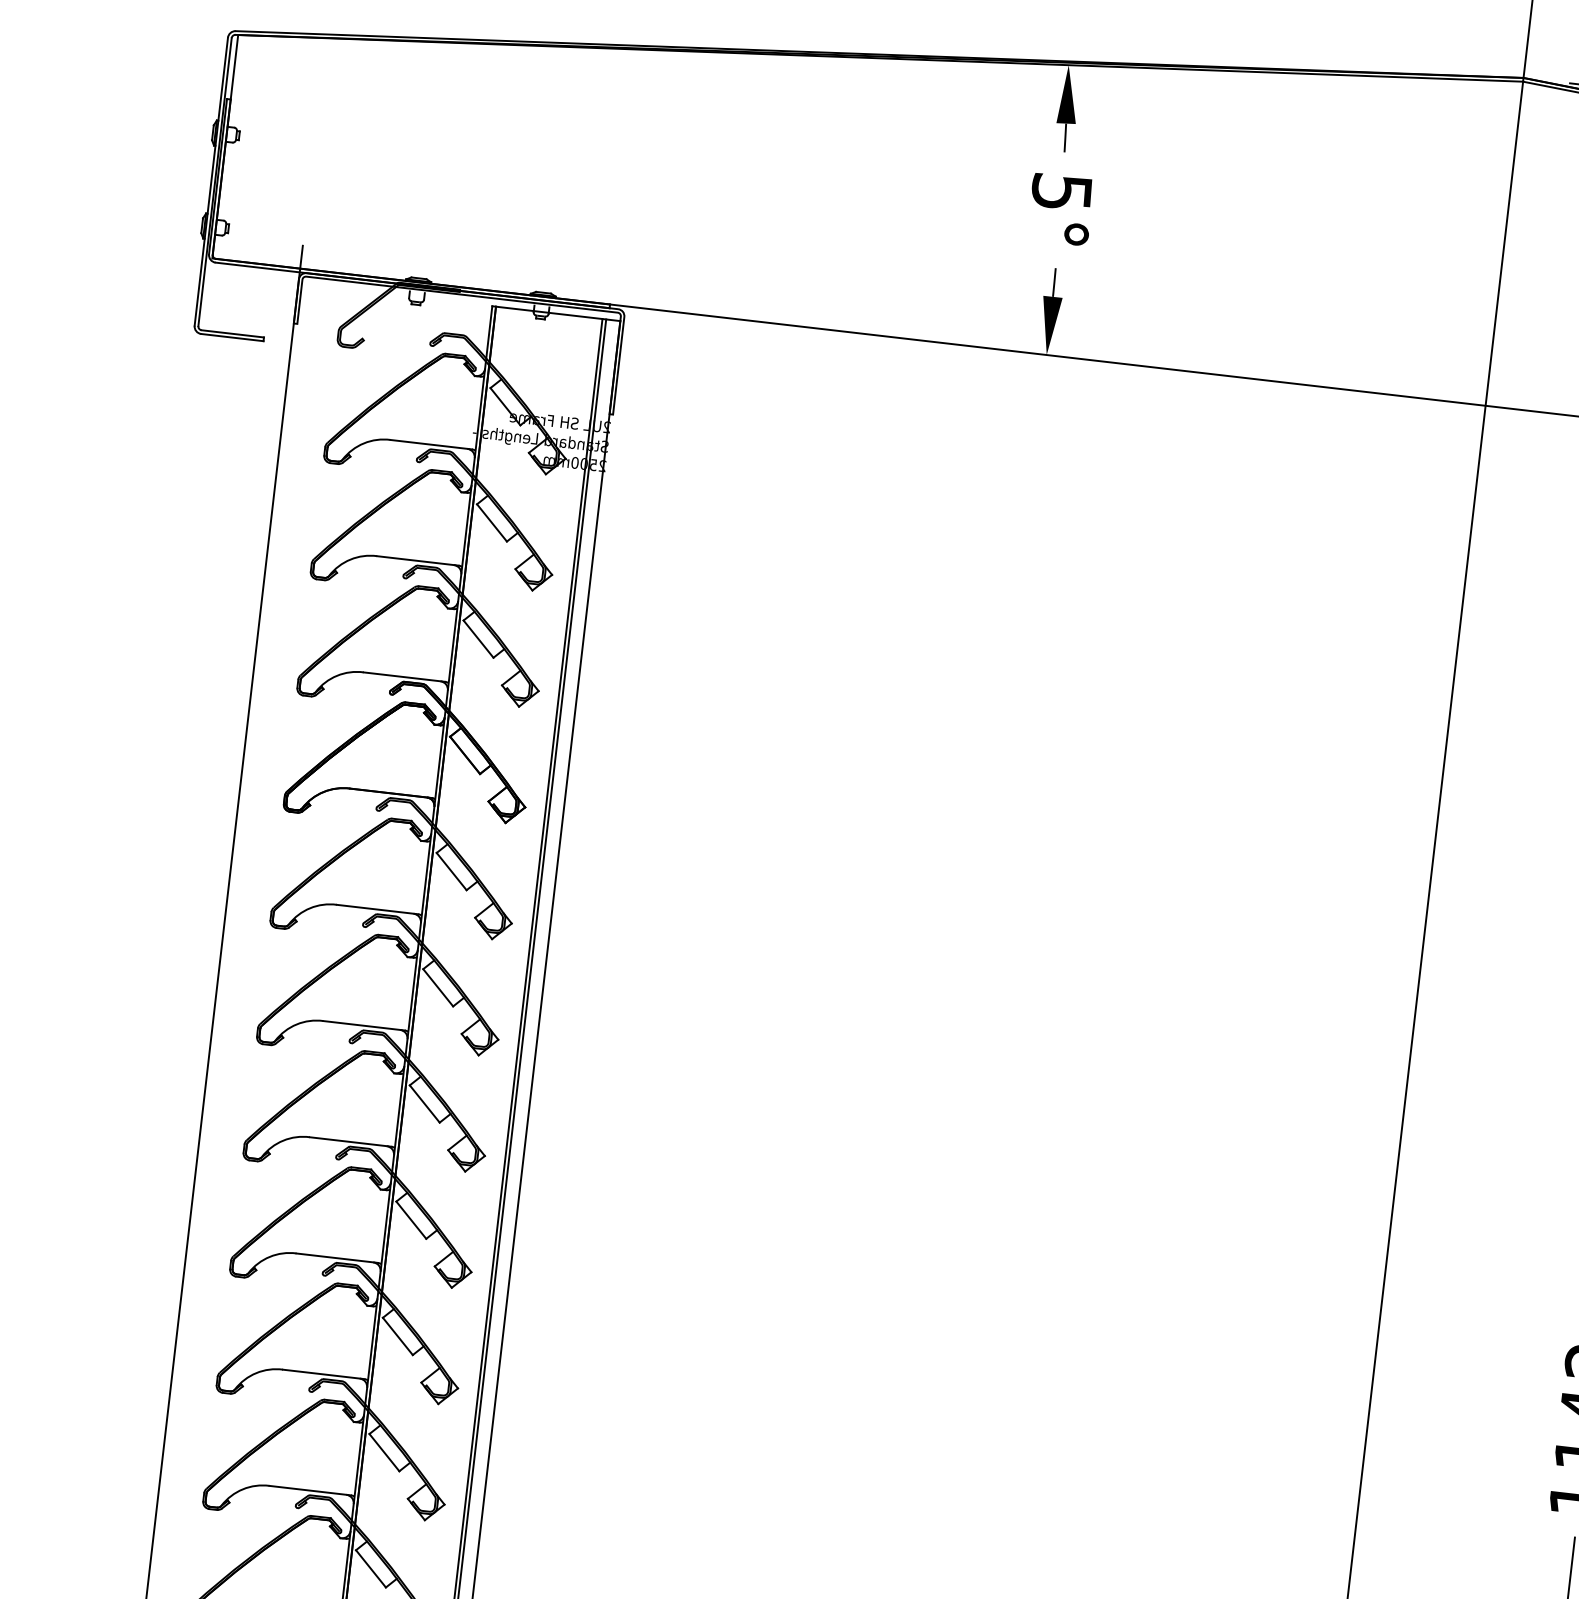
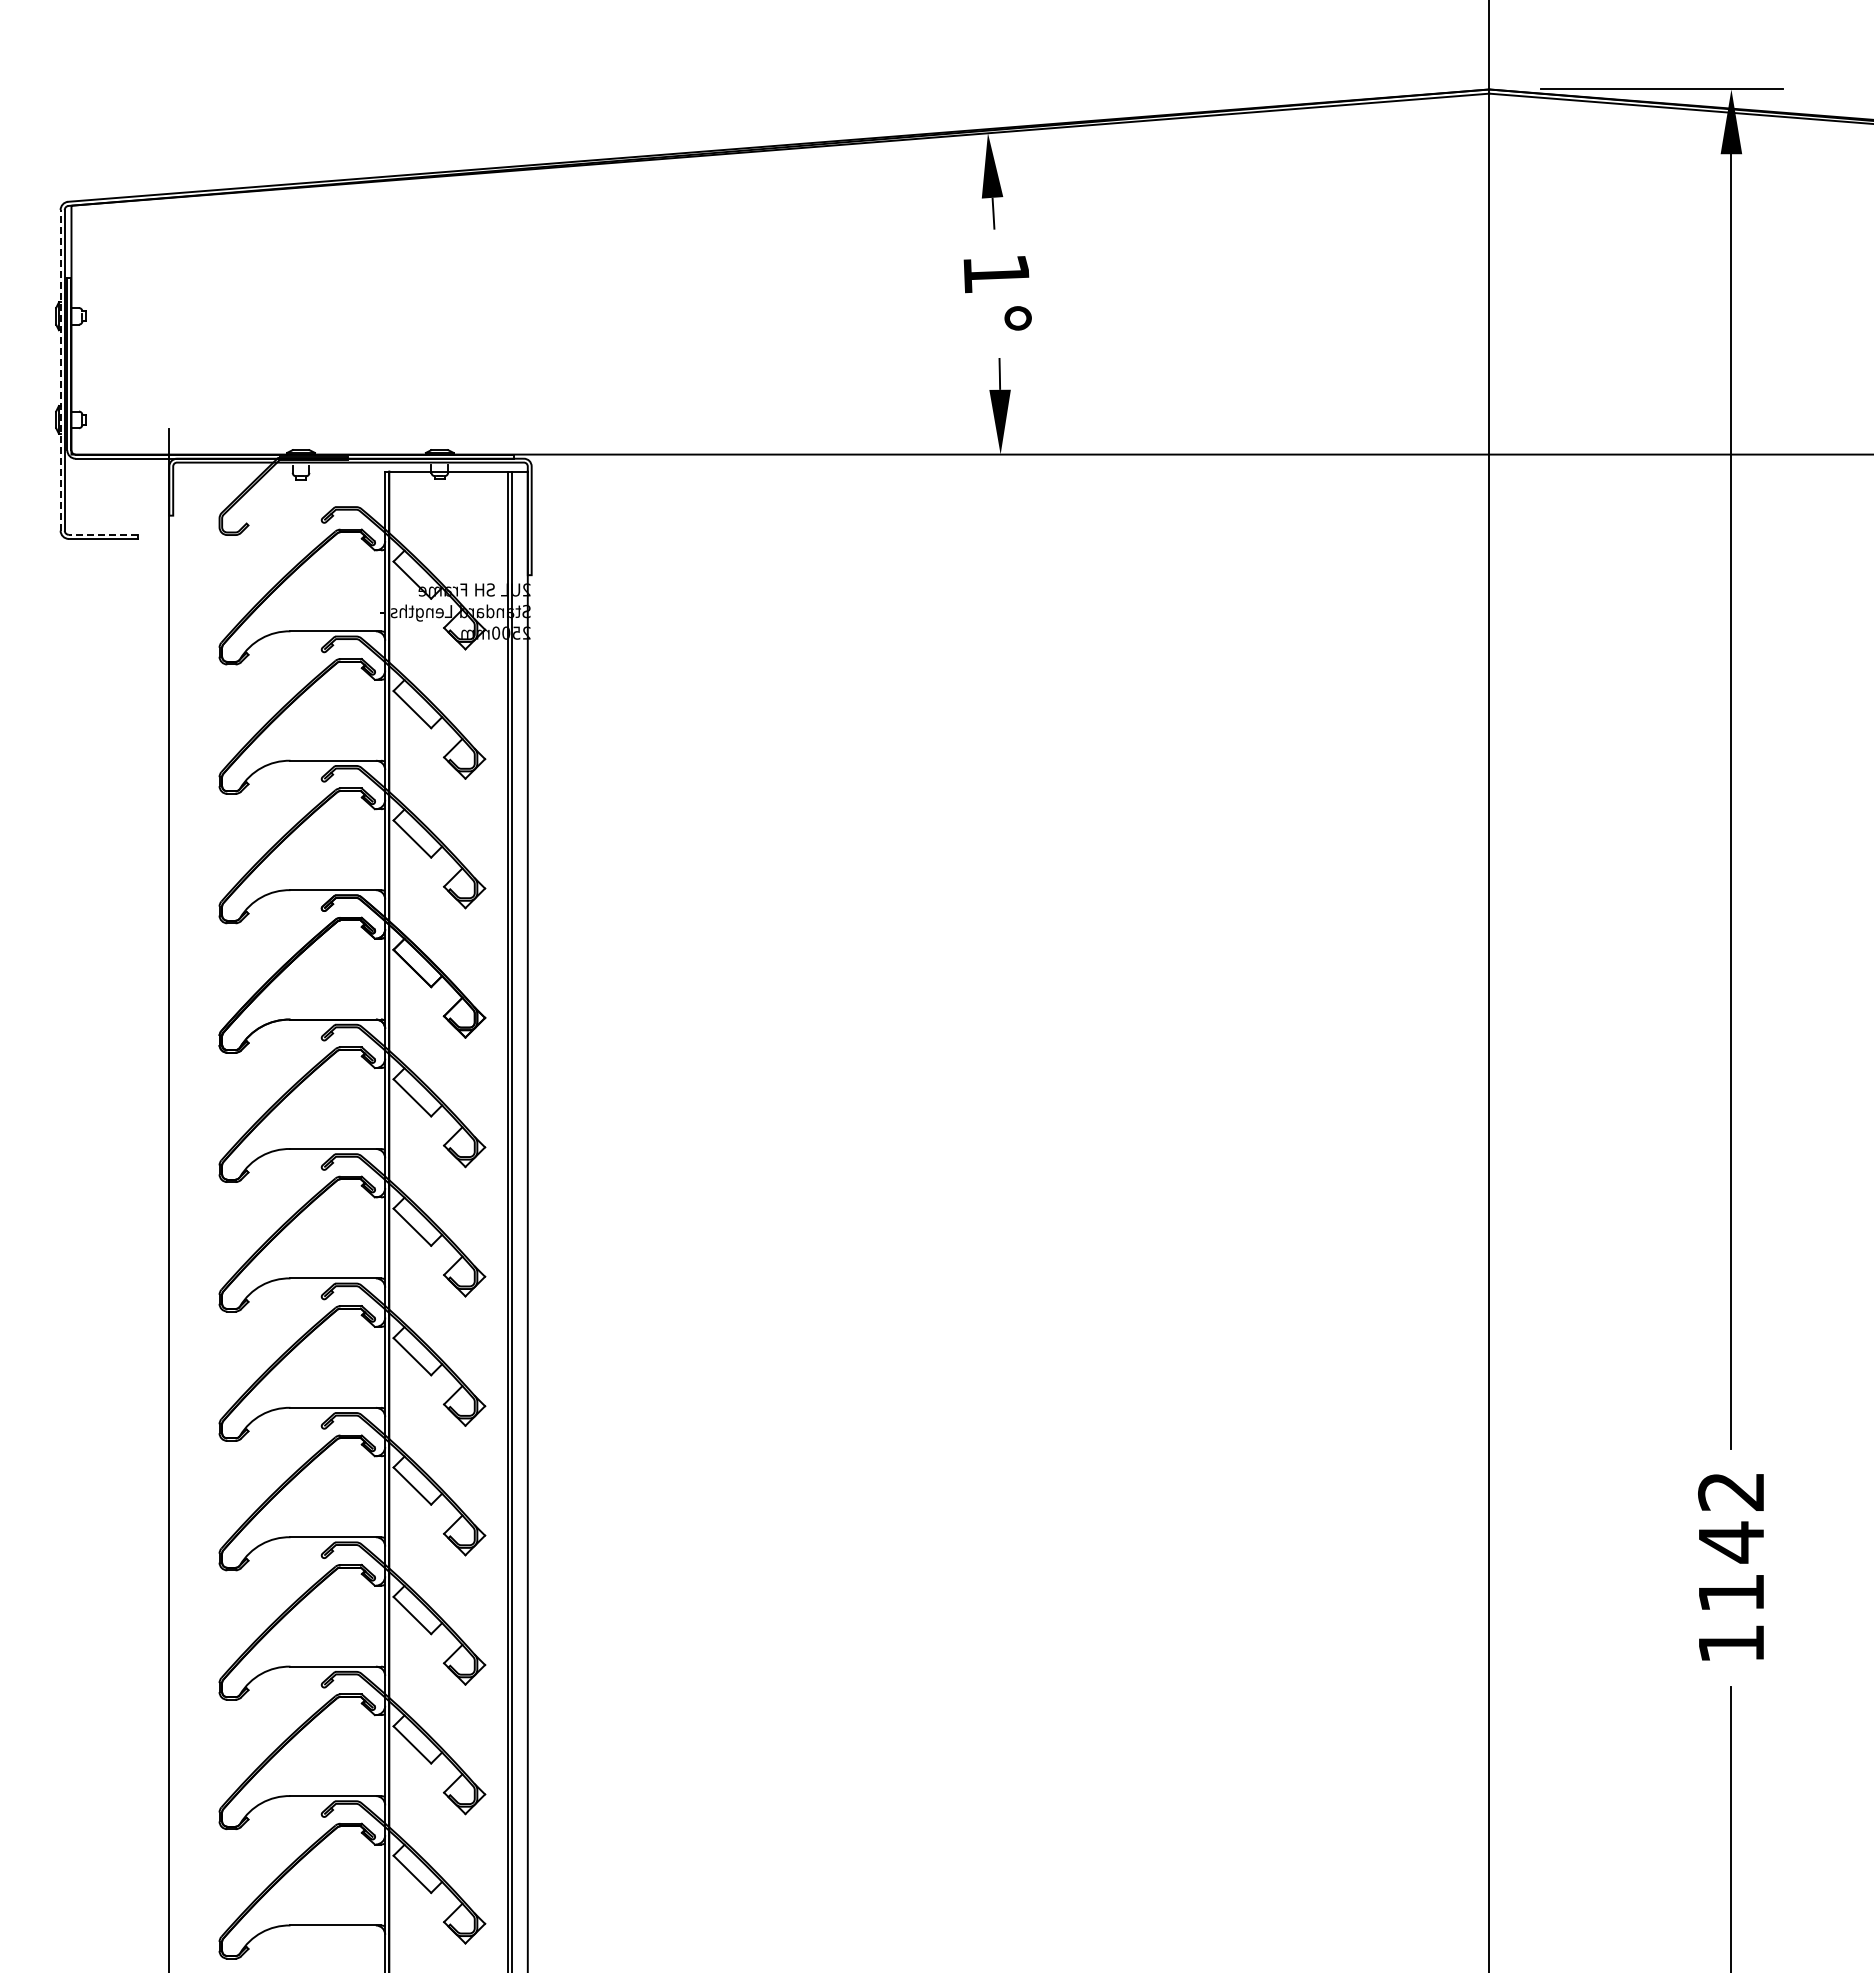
line: (211, 180) -> (60, 369), solid -> dashed
text: (1061, 192) -> (996, 274), 5° -> 1°
line: (232, 333) -> (103, 534), solid -> dashed

